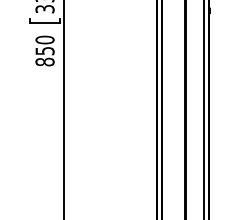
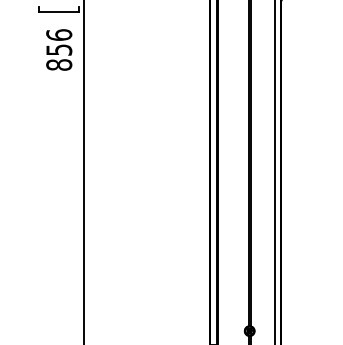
text: (45, 39) -> (59, 34), 850 -> 856

